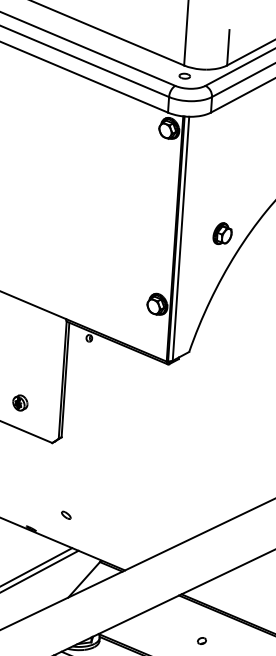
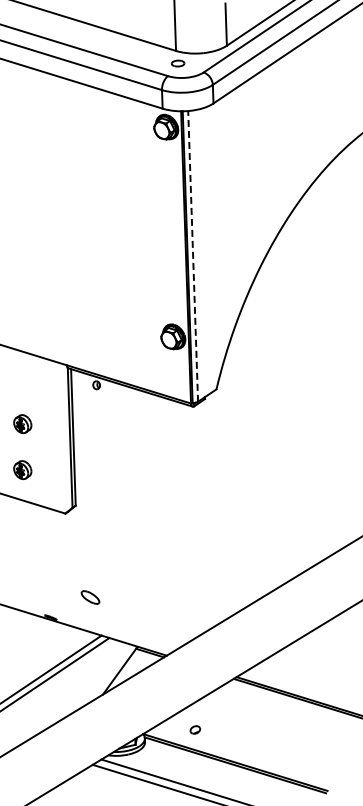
part: (222, 233) -> (241, 245), removed
line: (181, 238) -> (193, 255), solid -> dashed
part: (24, 364) -> (22, 424), added
part: (66, 515) -> (90, 597), size x1.6
part: (201, 640) -> (194, 729), moved

